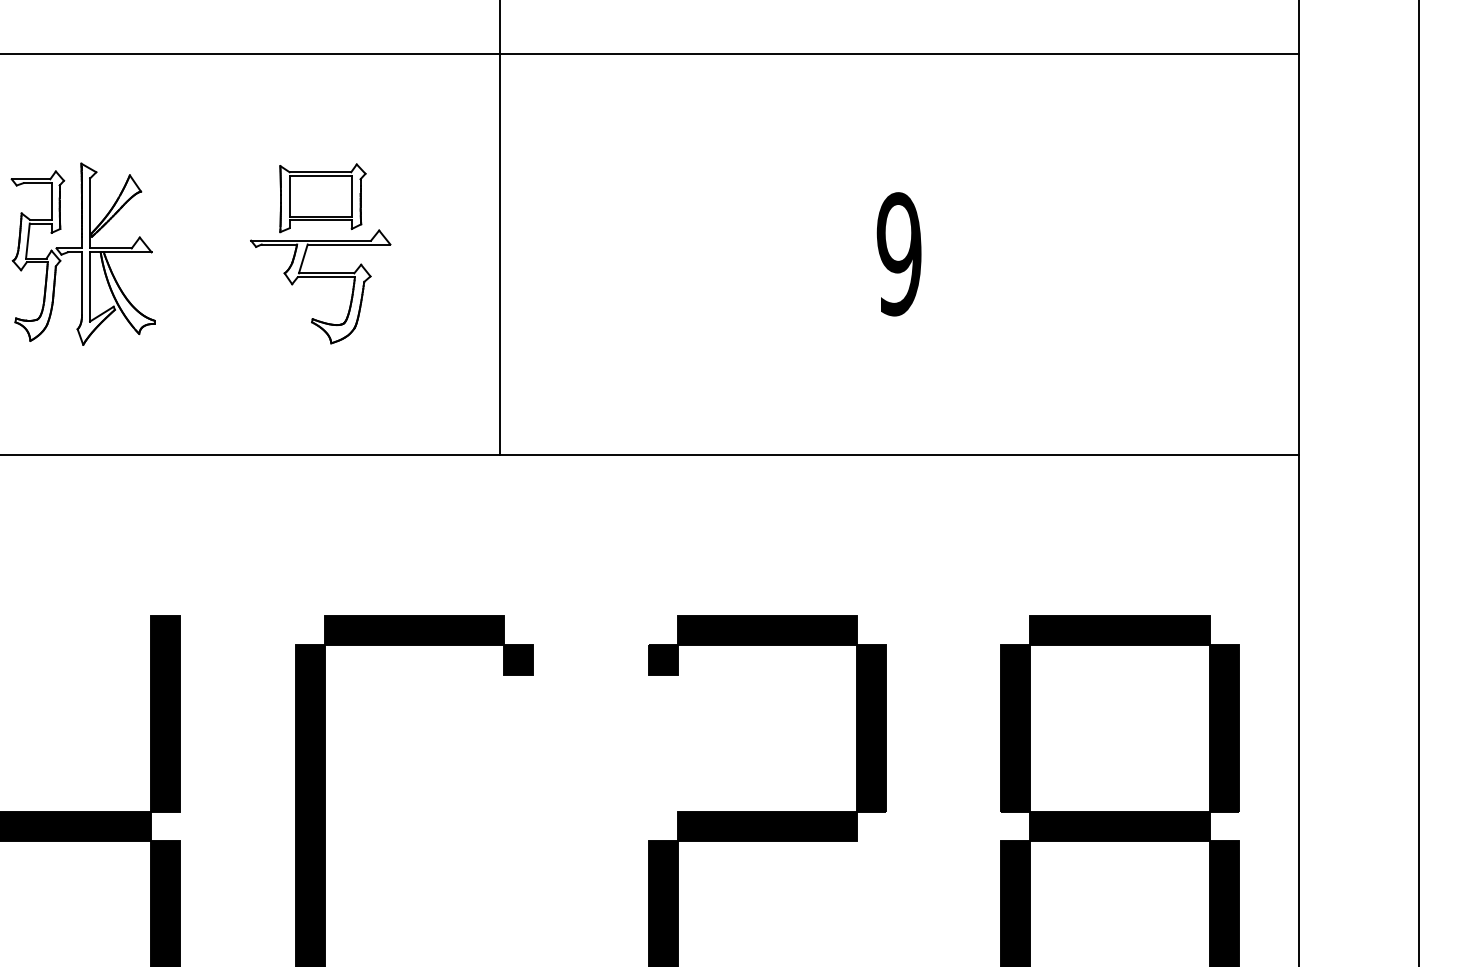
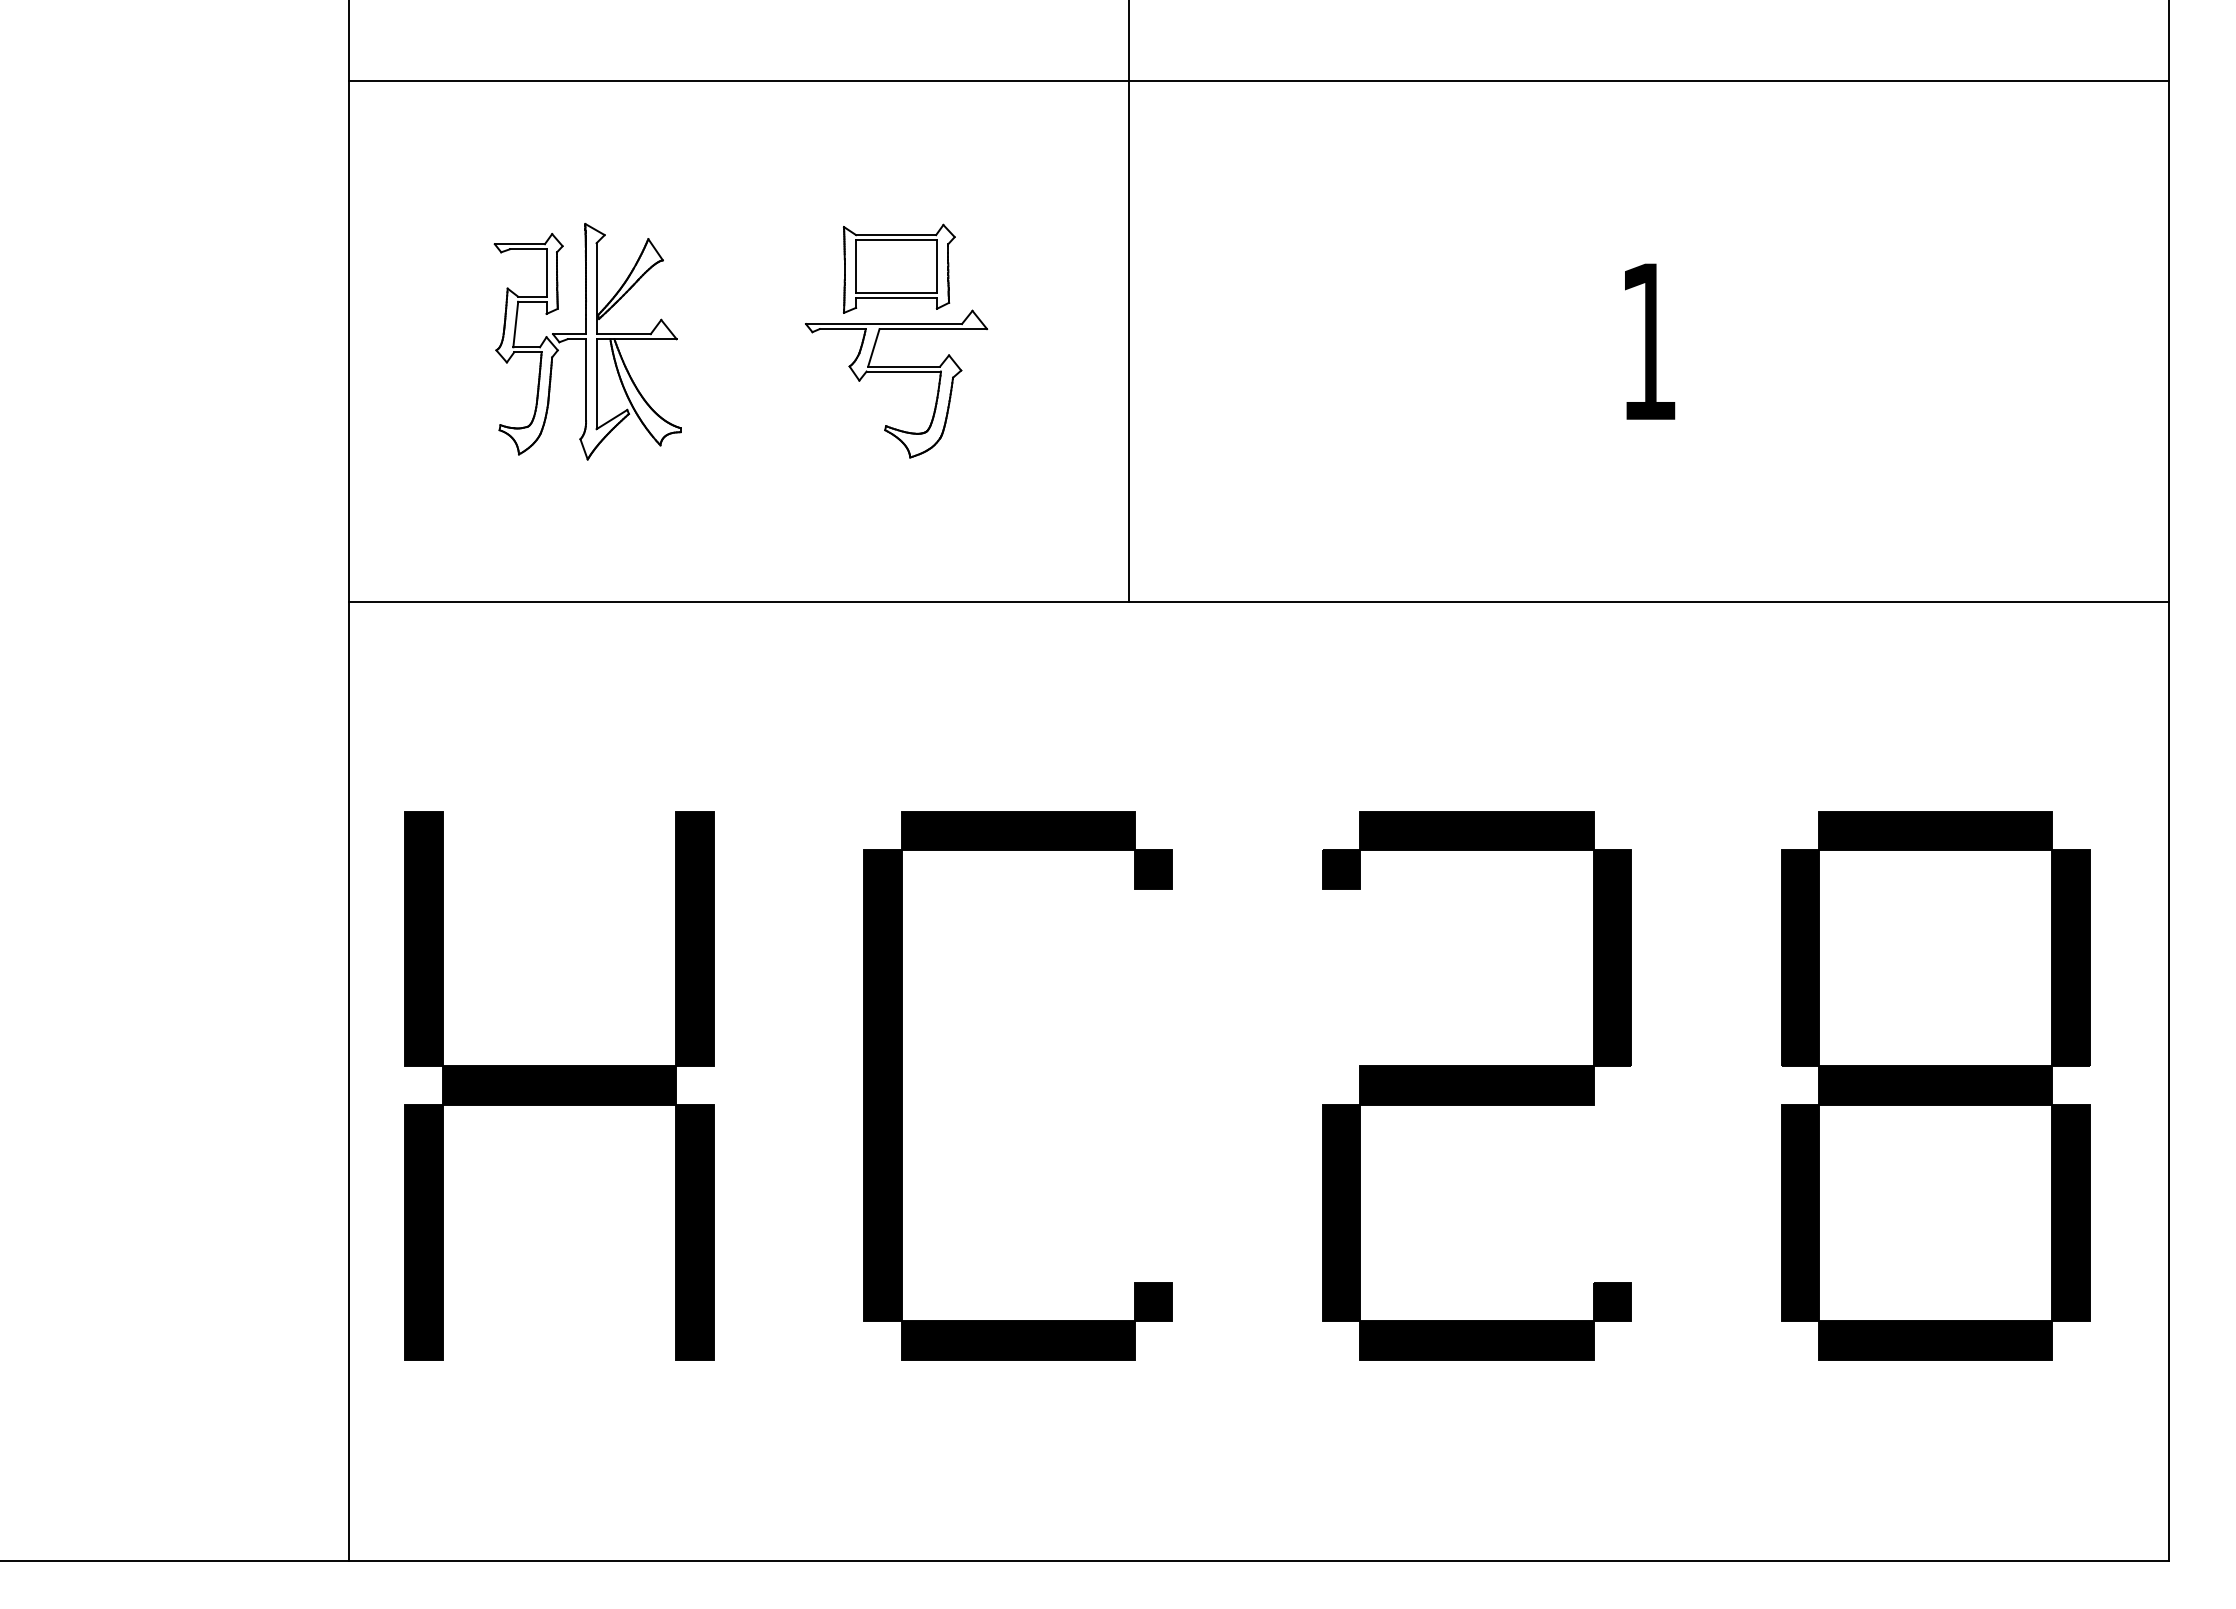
text: (899, 254) -> (1648, 341), 9 -> 1

